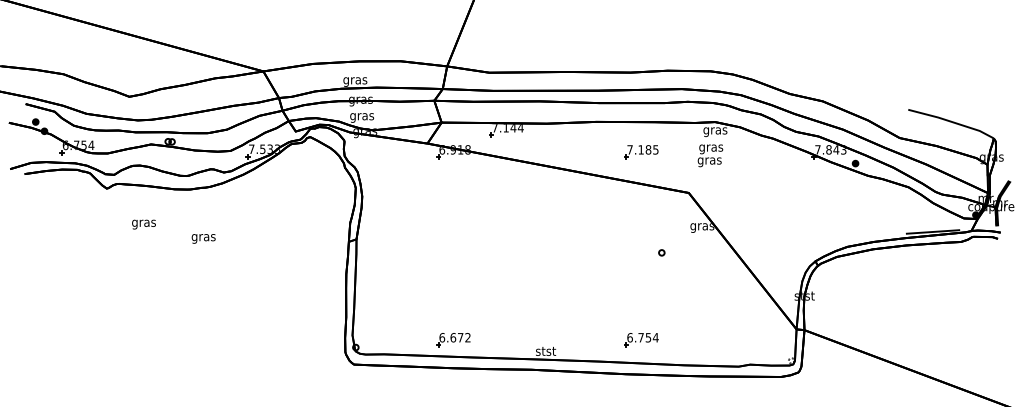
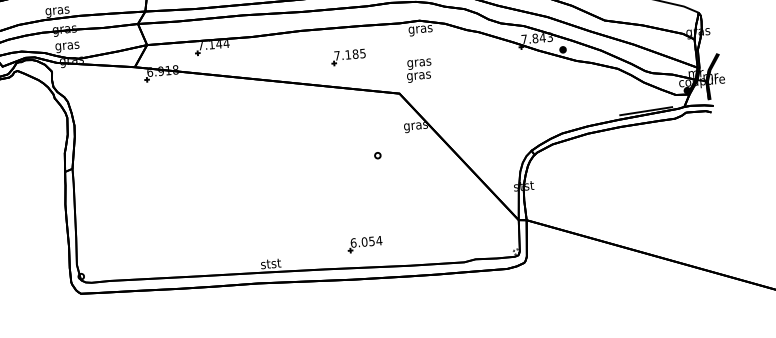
text: (710, 155) -> (419, 70), moved
text: (640, 337) -> (363, 241), 6.754 -> 6.054
part: (453, 340) -> (177, 261), removed

